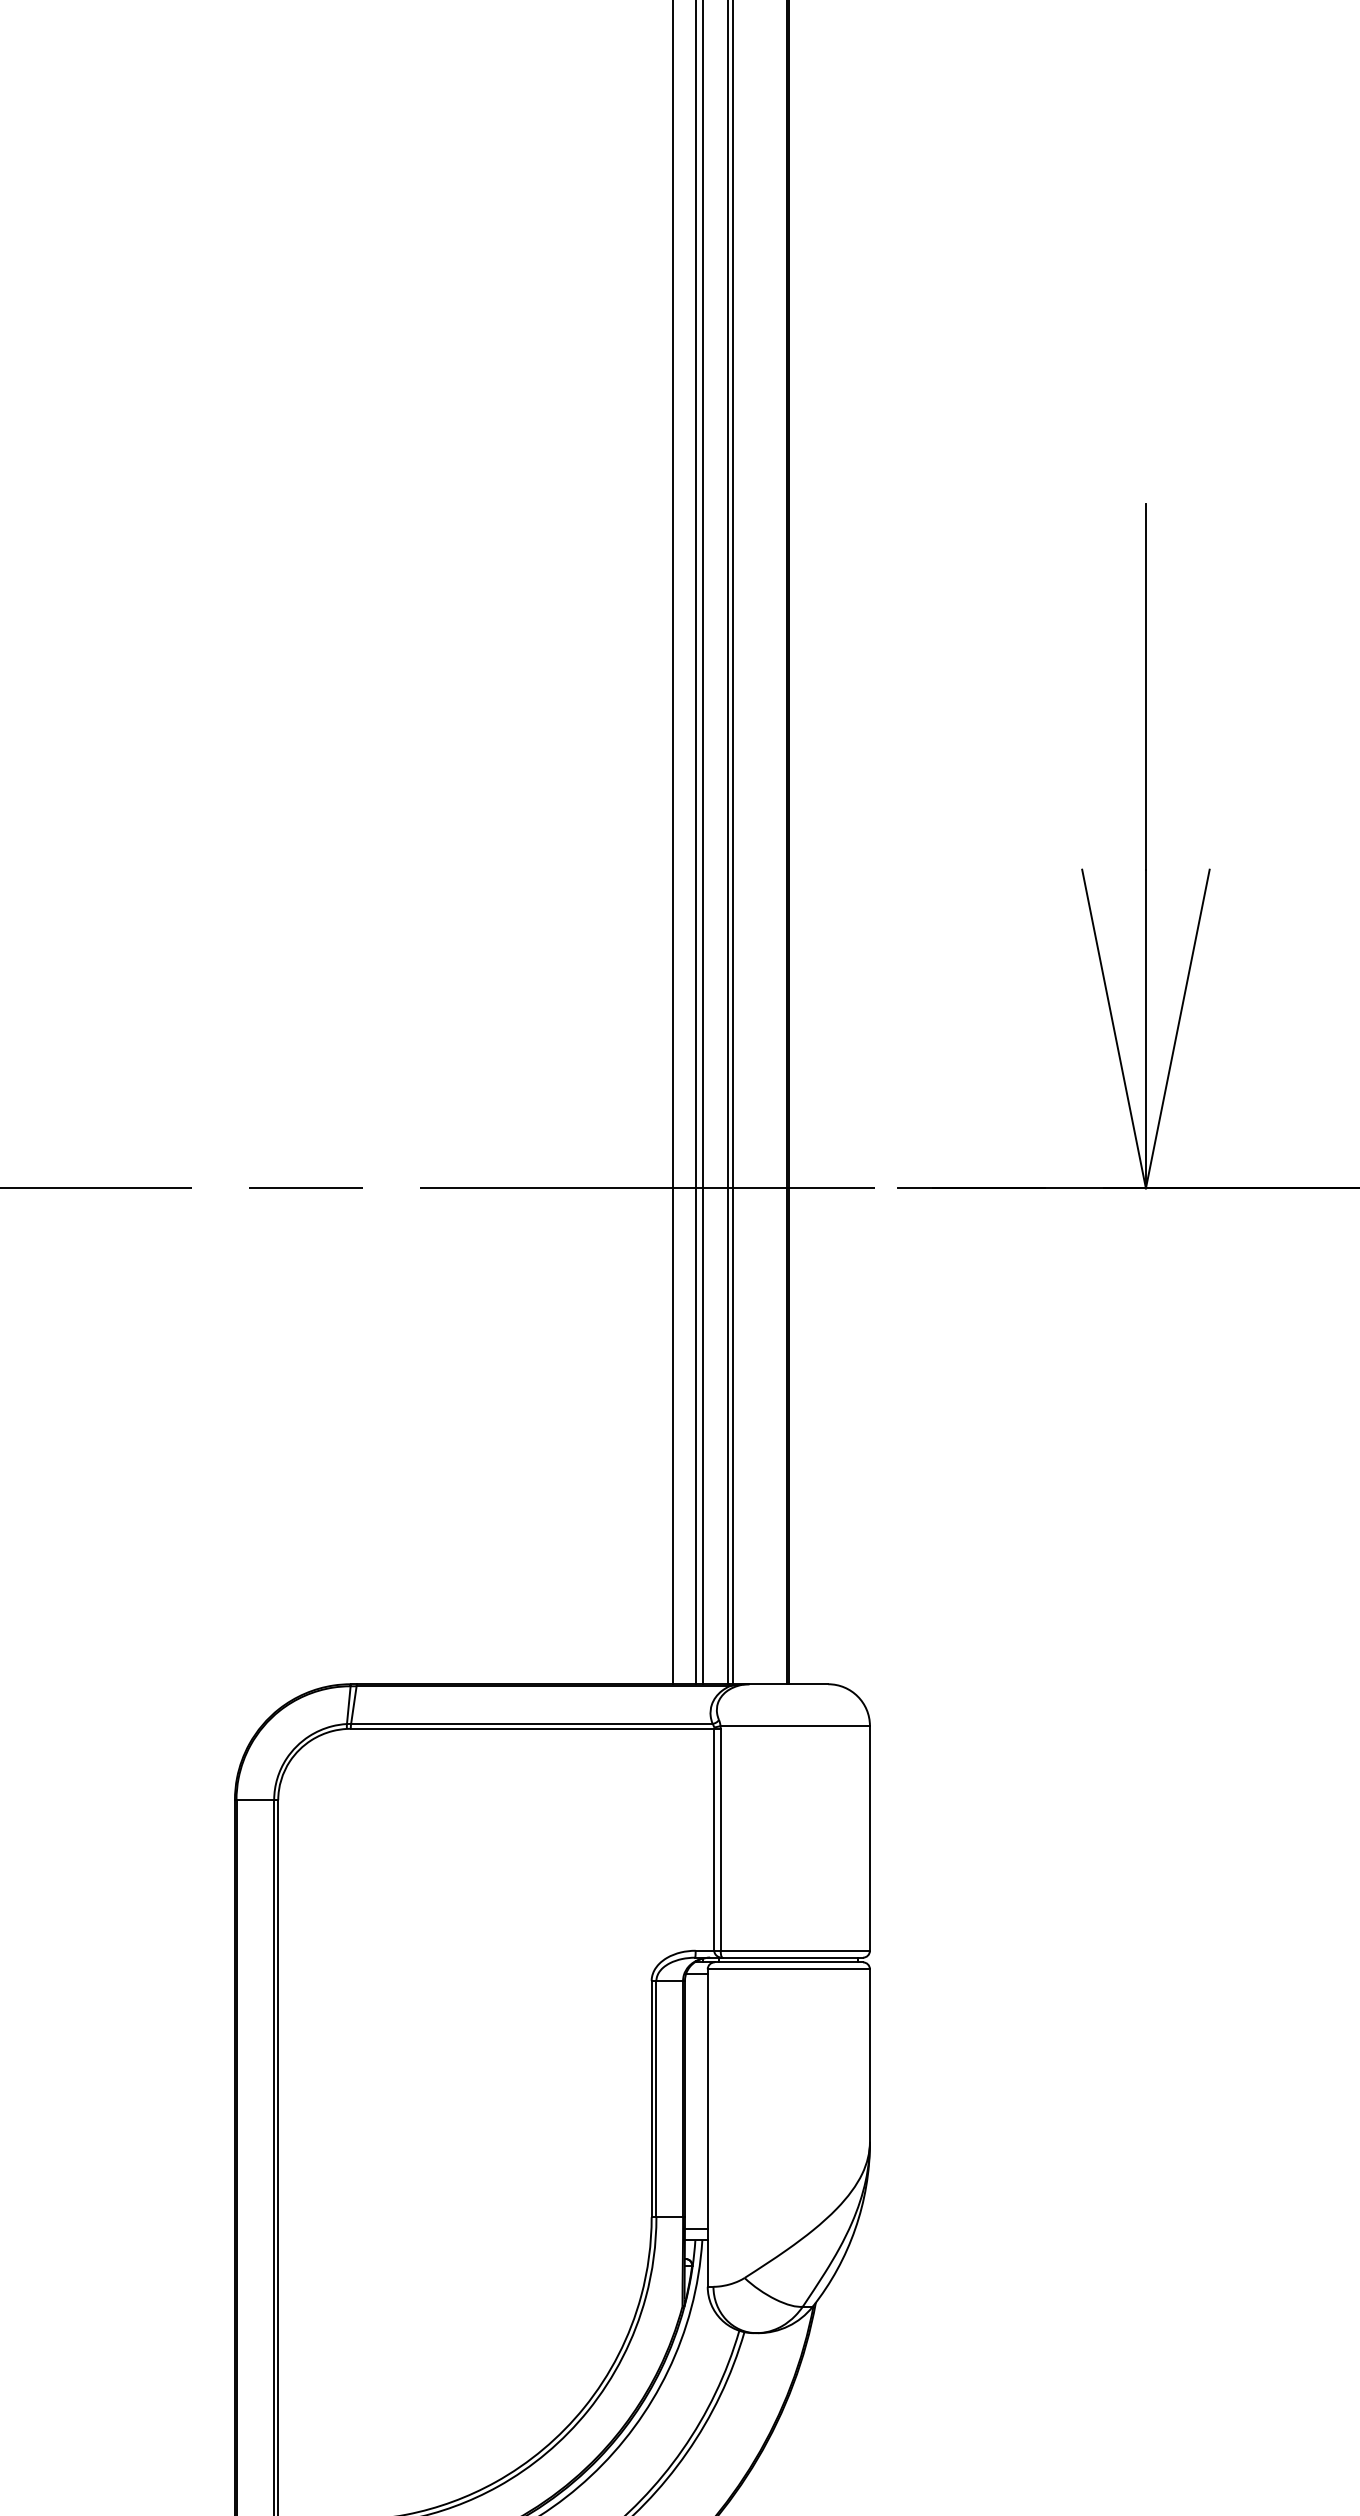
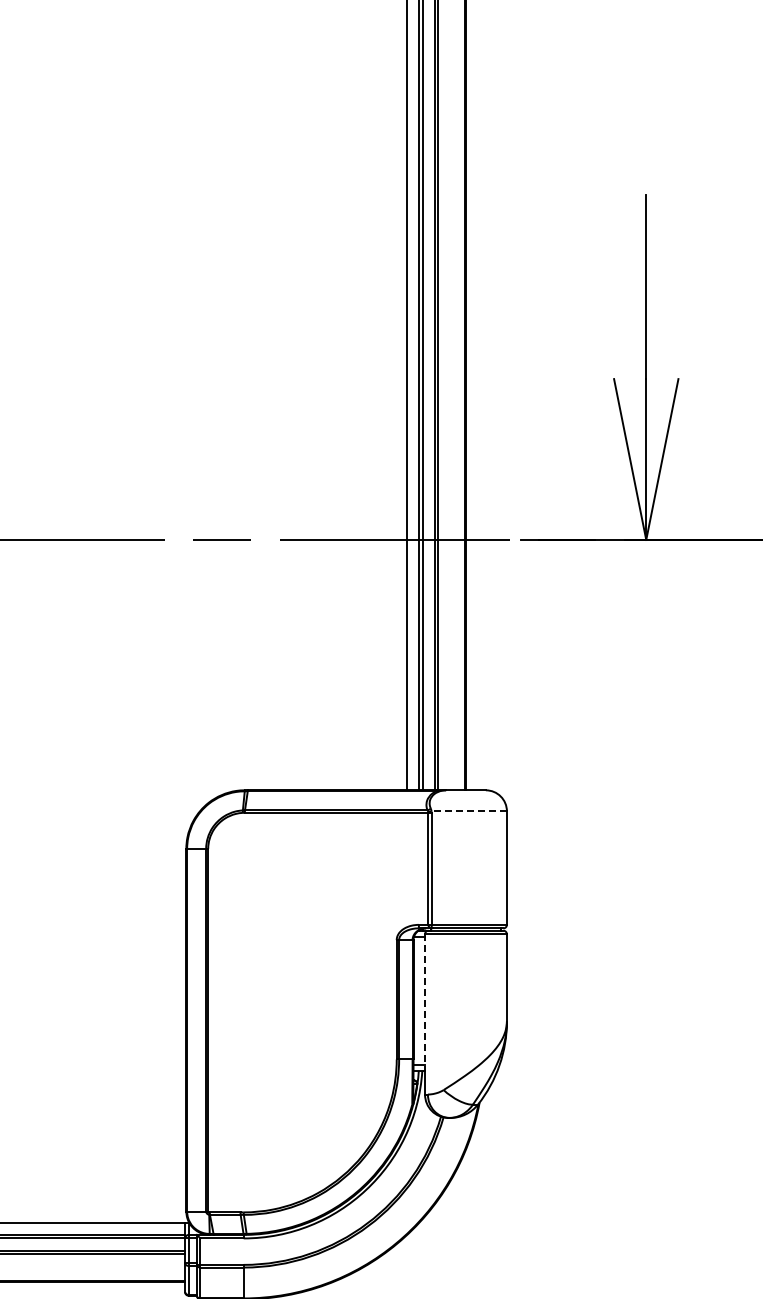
line: (795, 1726) -> (469, 811), solid -> dashed
line: (708, 2106) -> (425, 1003), solid -> dashed

